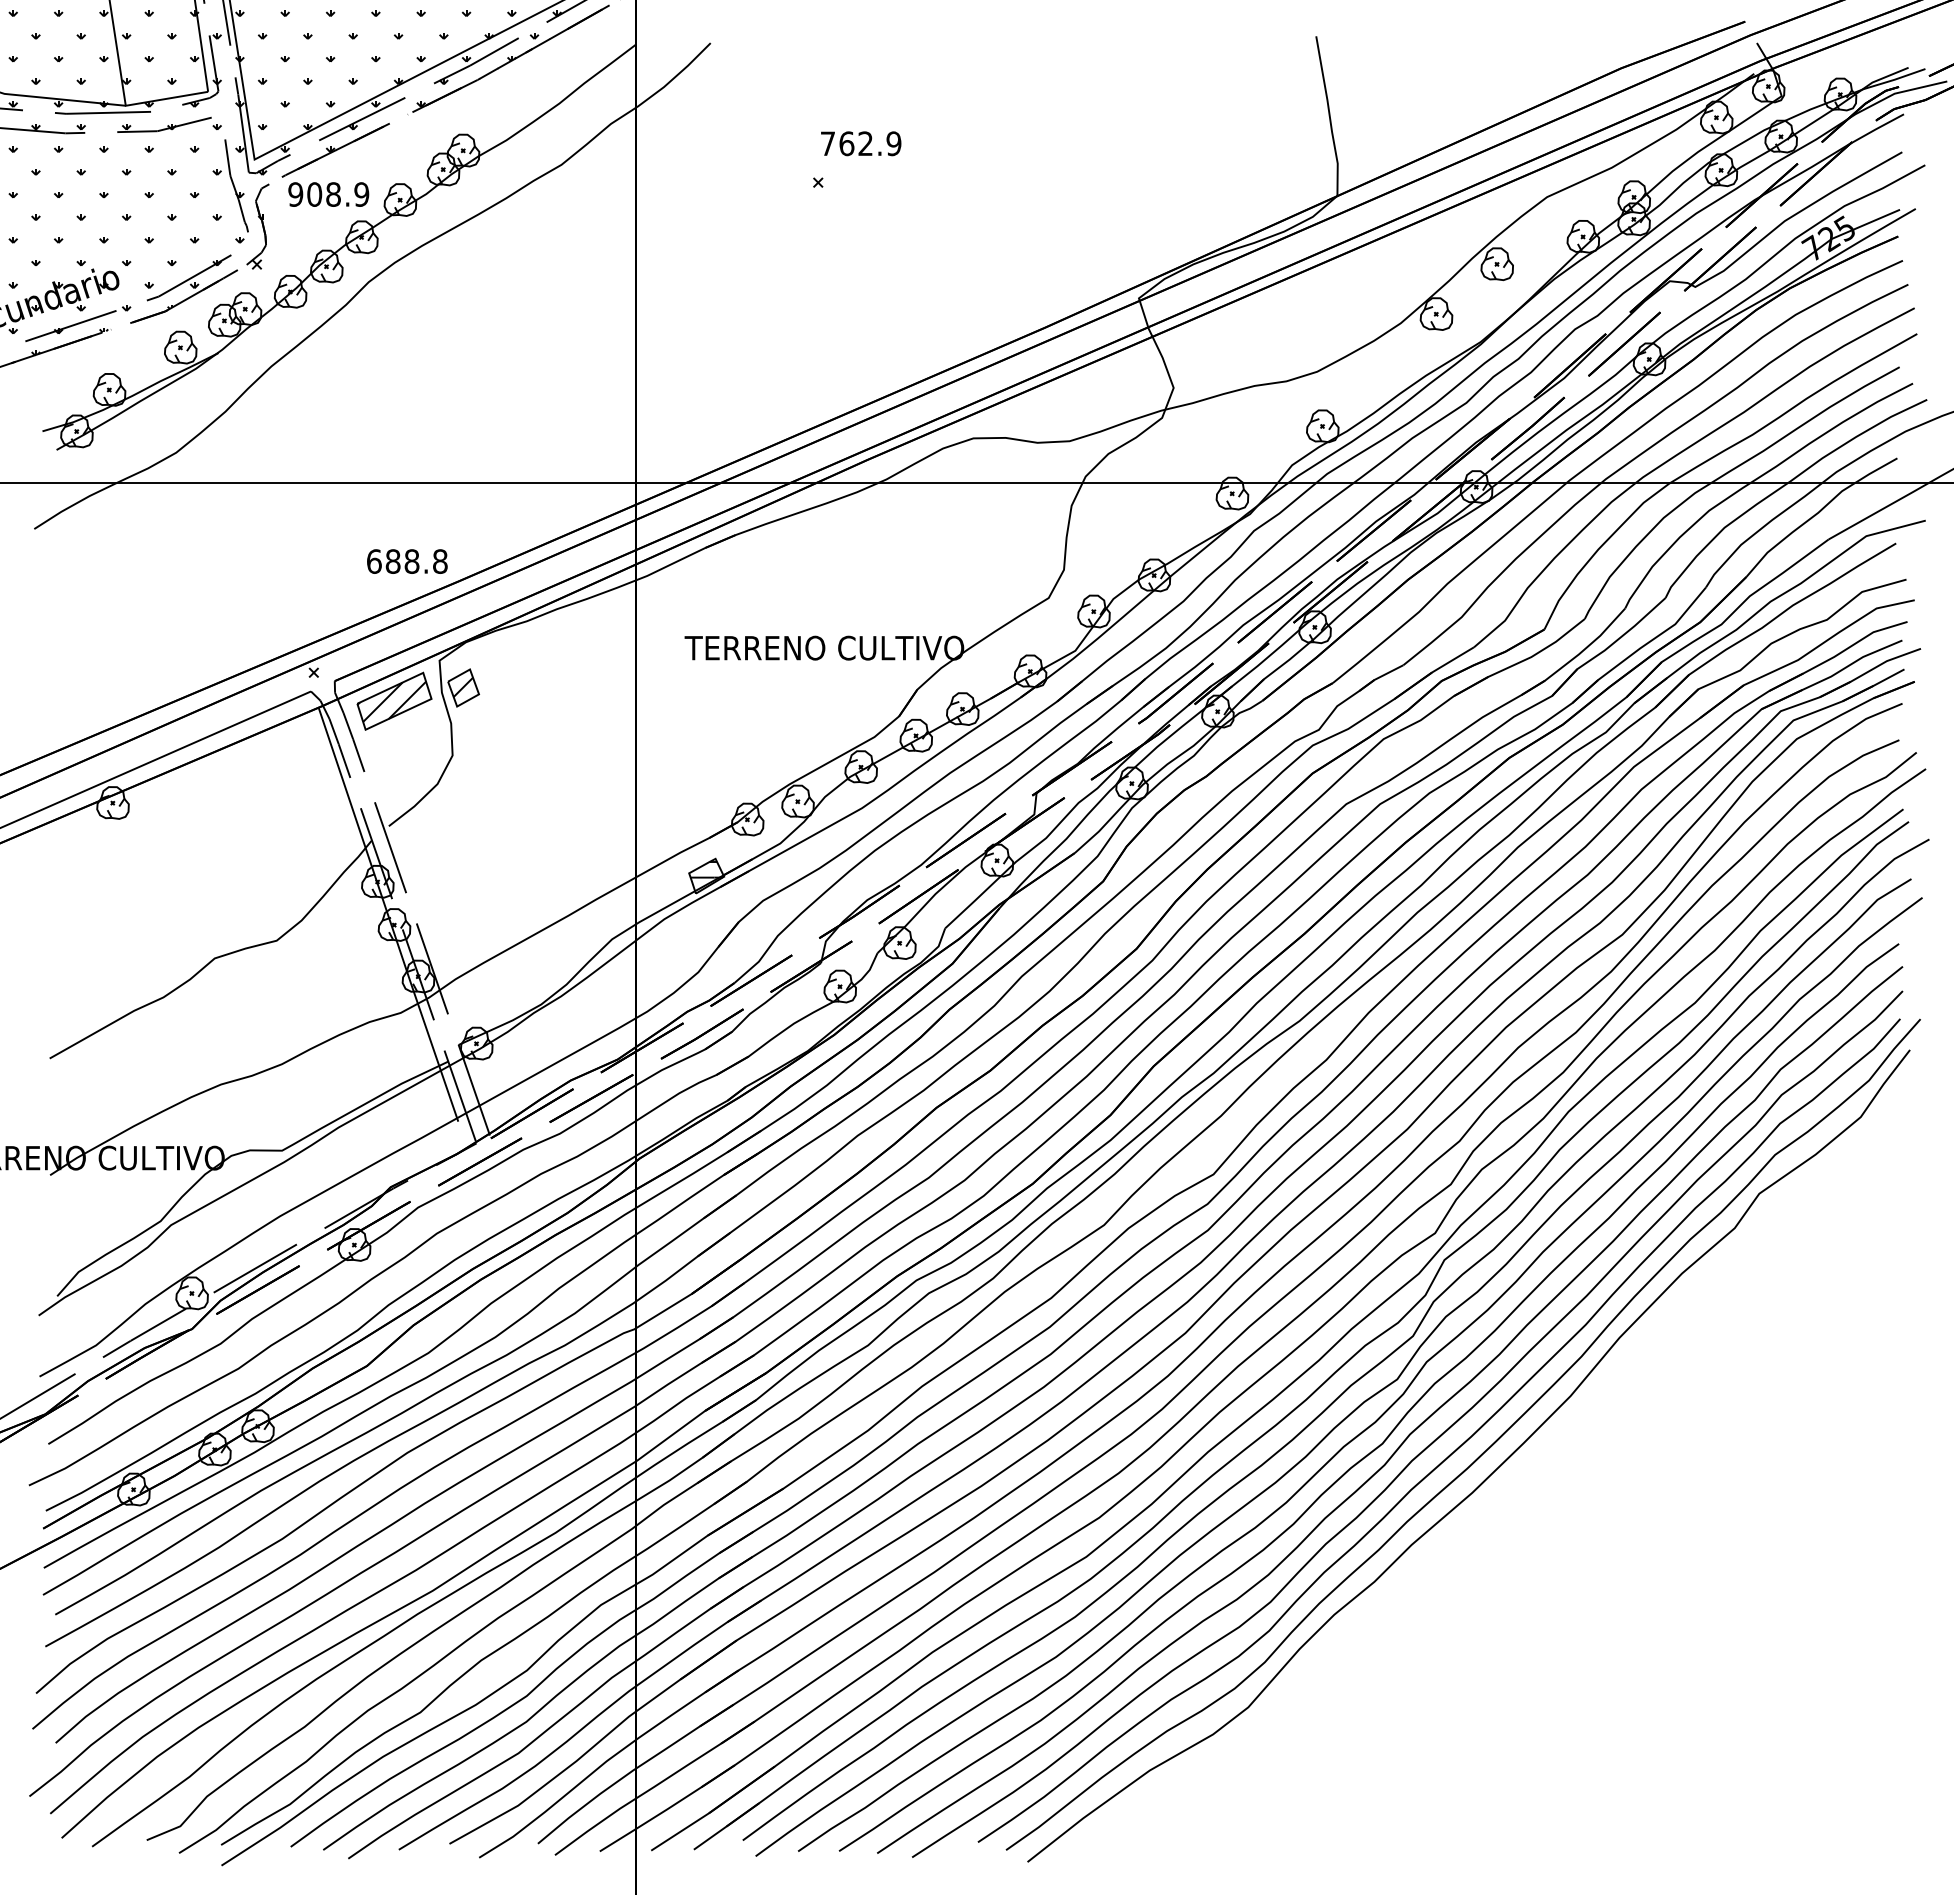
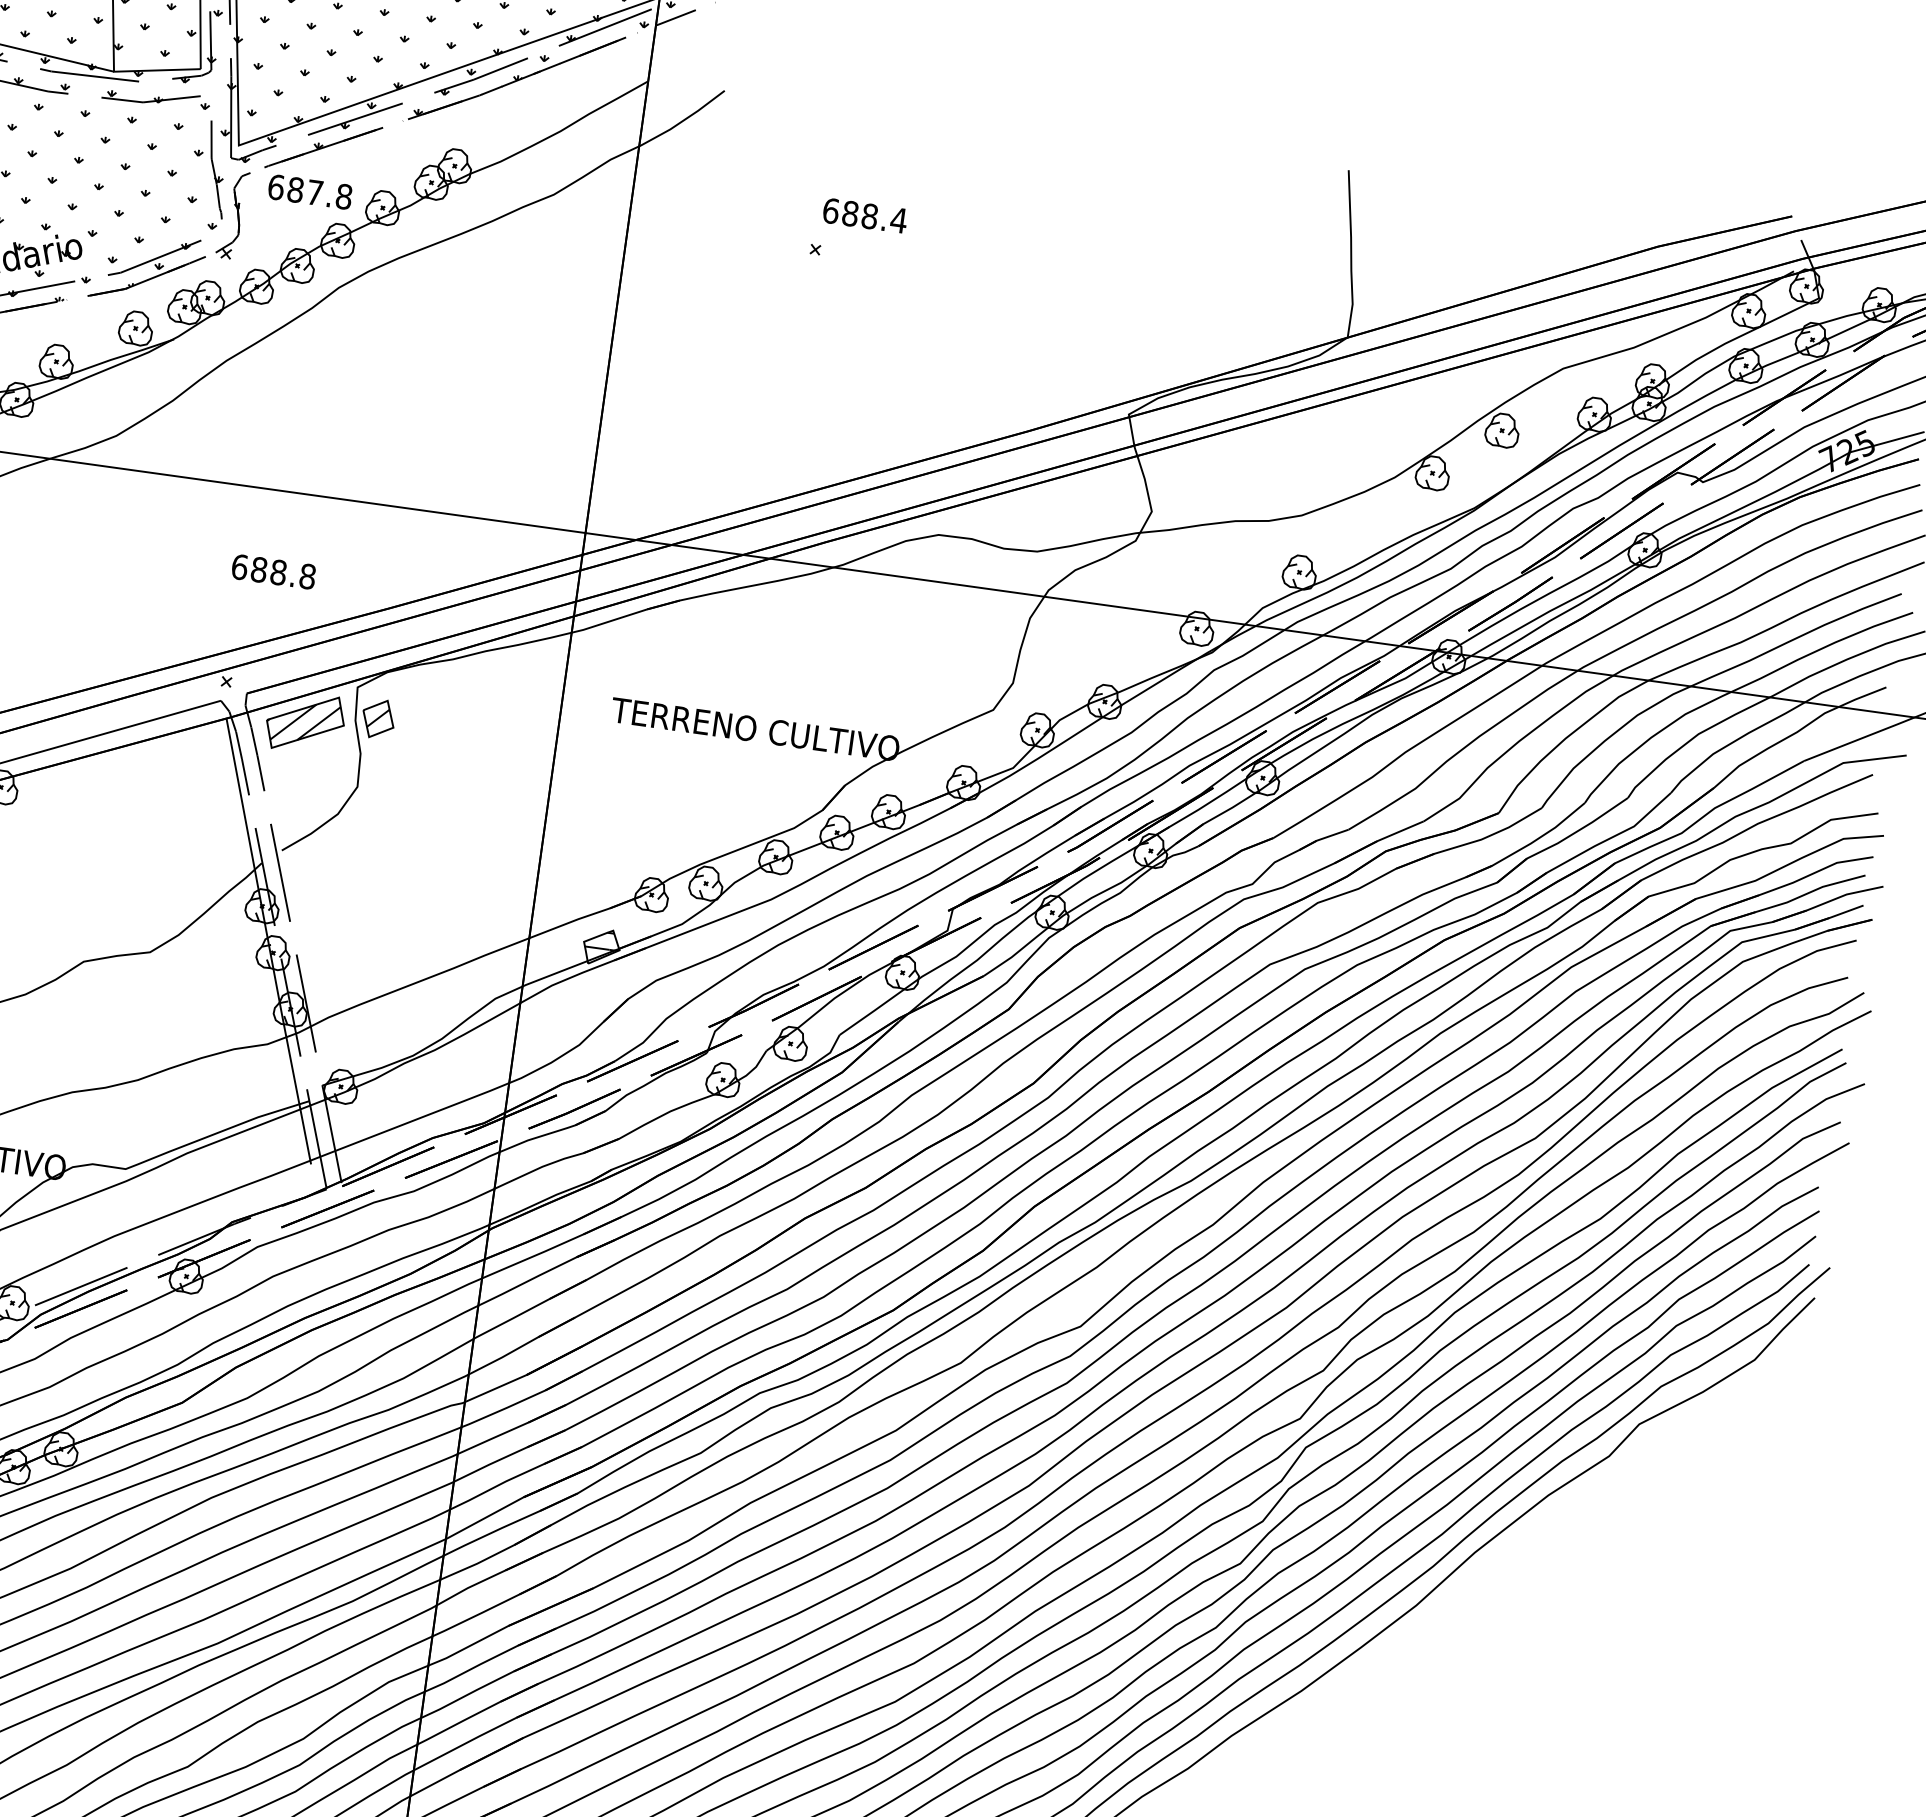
text: (860, 143) -> (864, 215), 762.9 -> 688.4
text: (328, 194) -> (309, 191), 908.9 -> 687.8
text: (407, 561) -> (273, 571), moved

